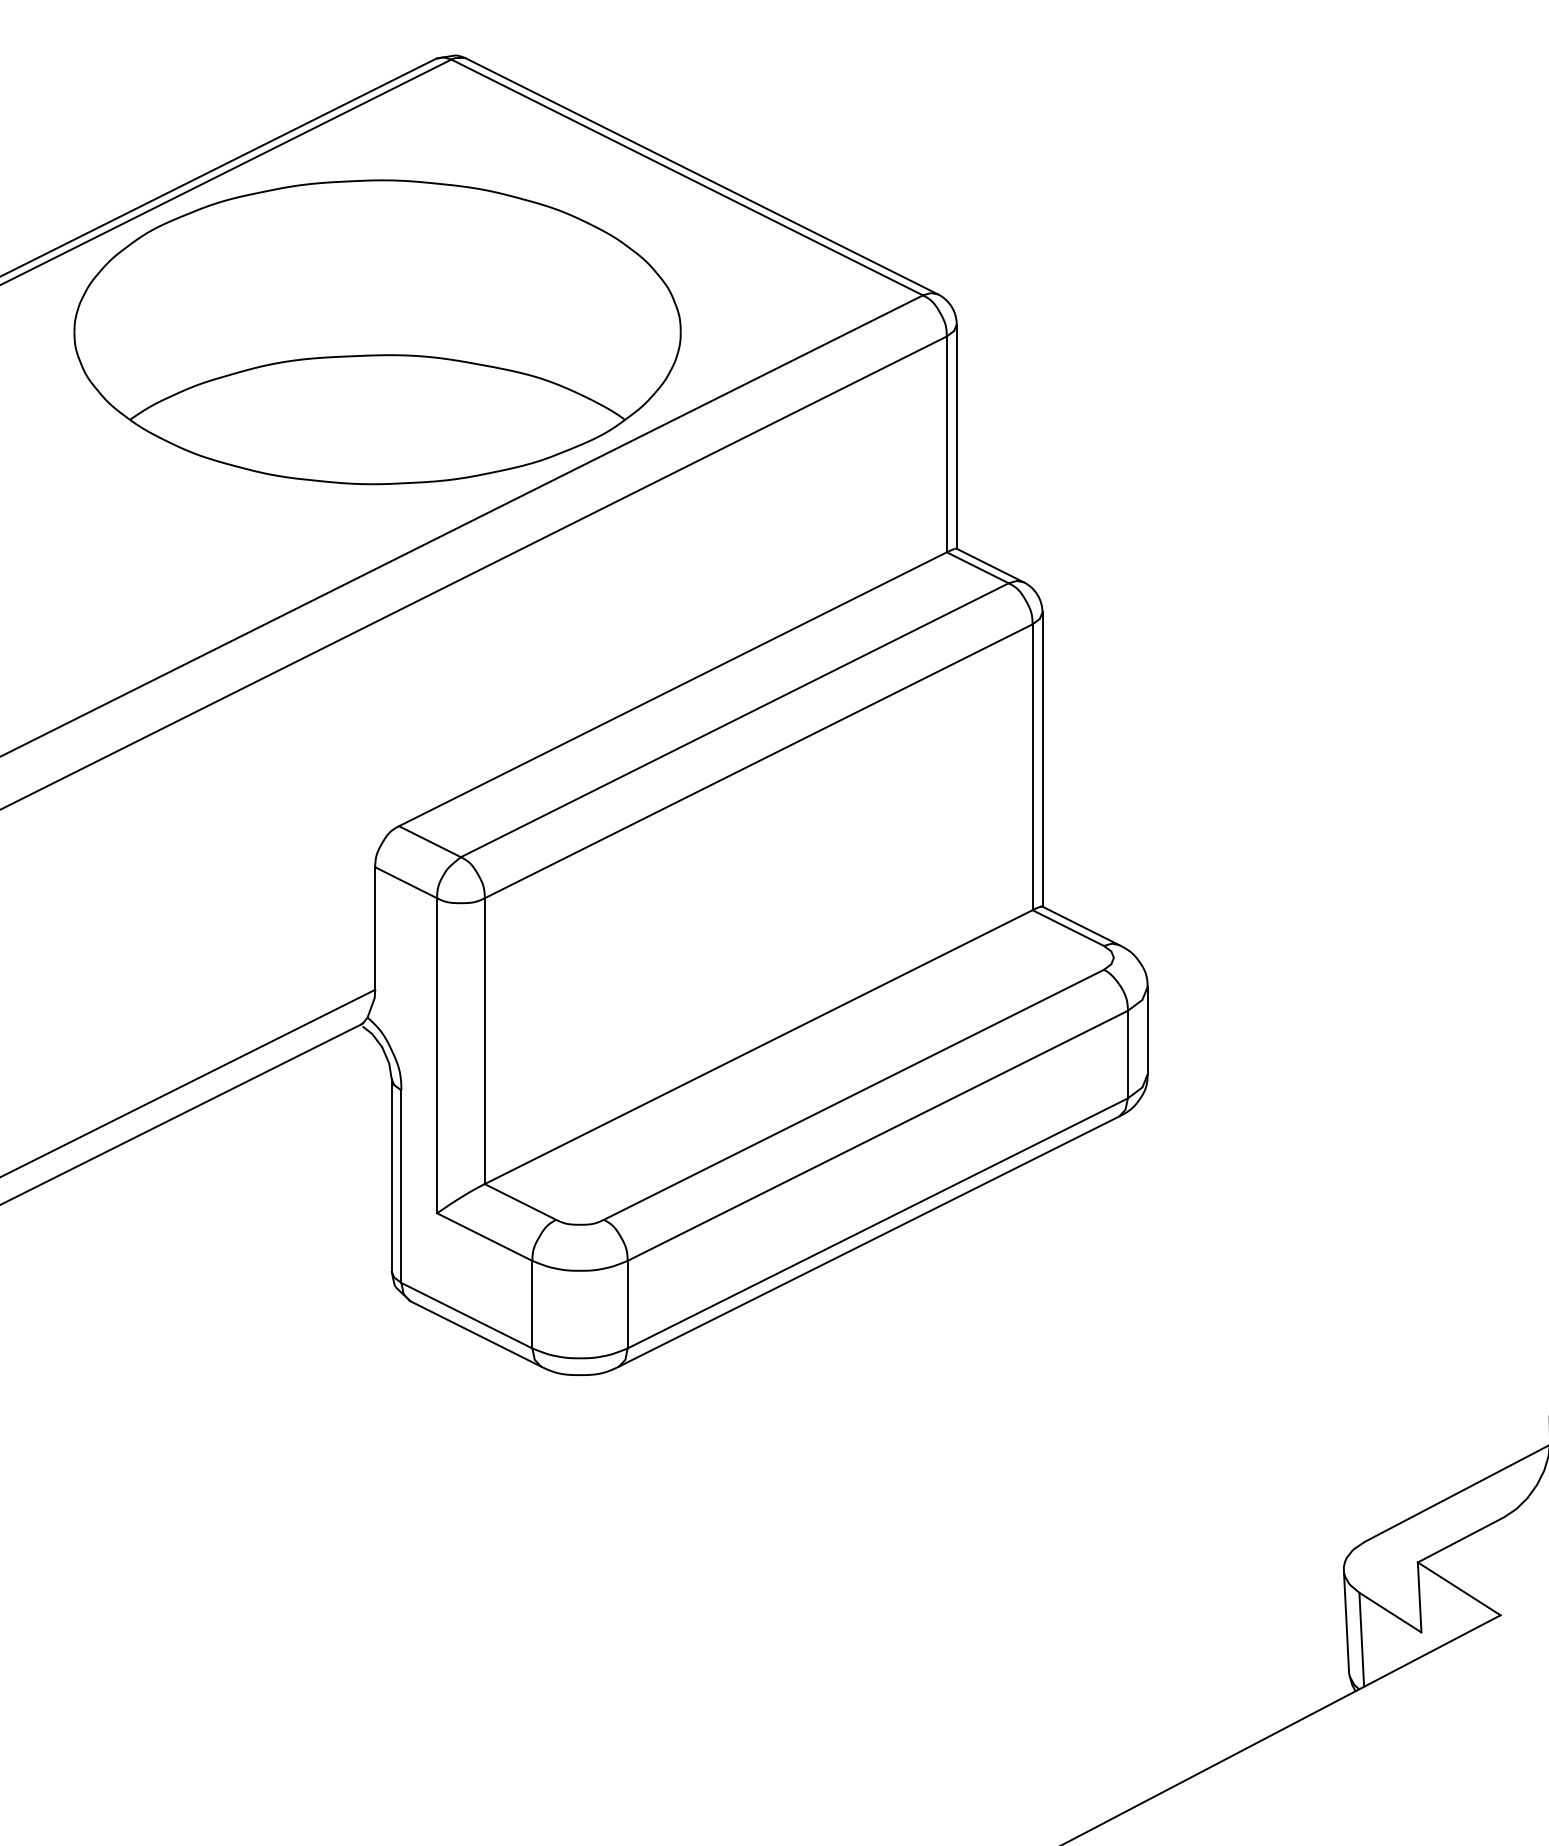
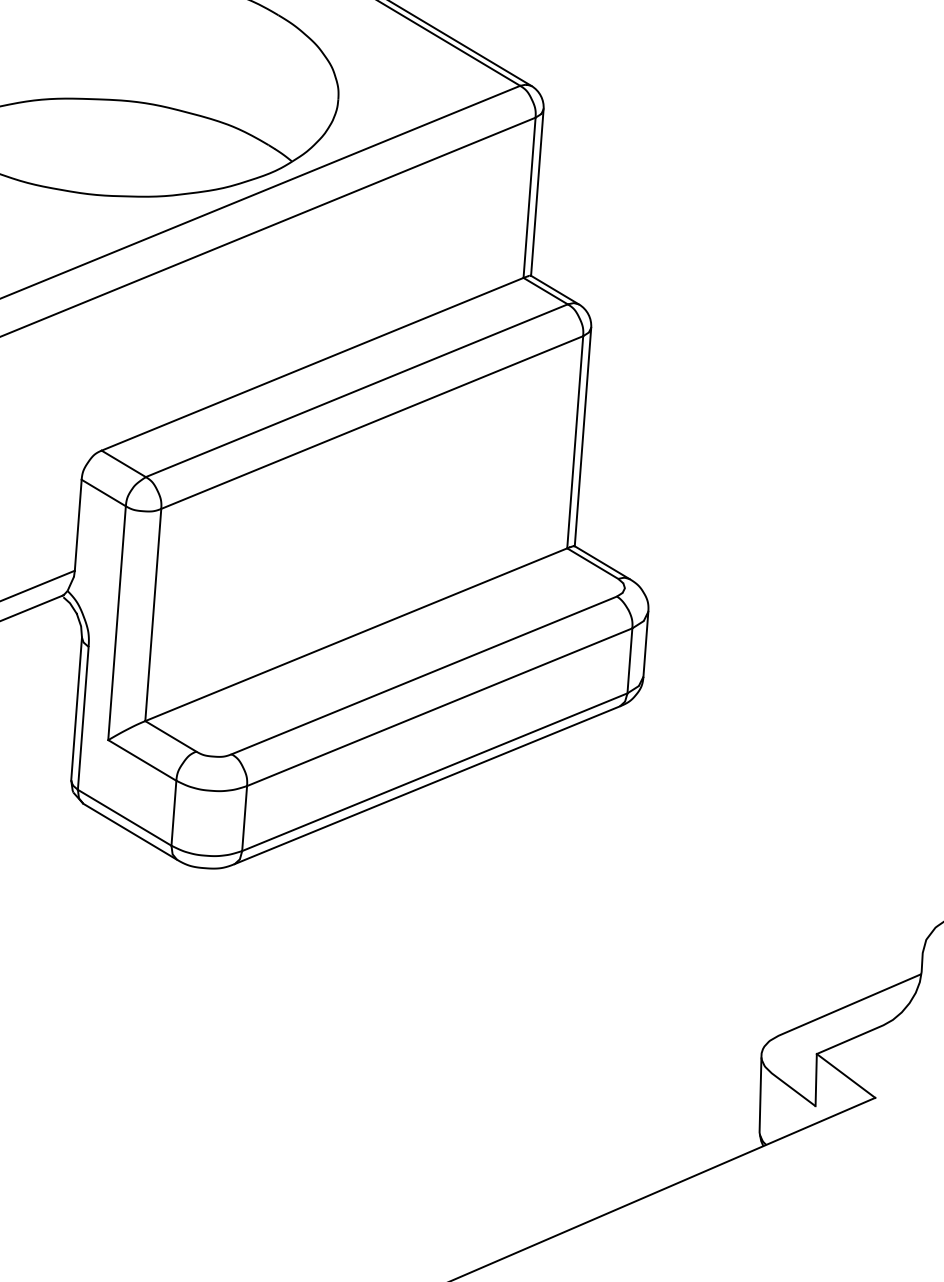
line: (1361, 1639) -> (770, 1108), removed

